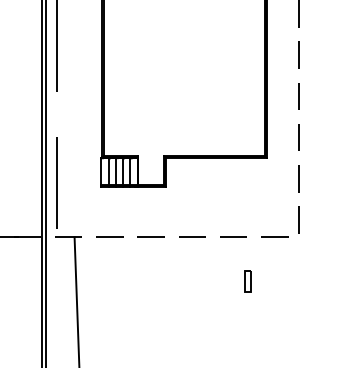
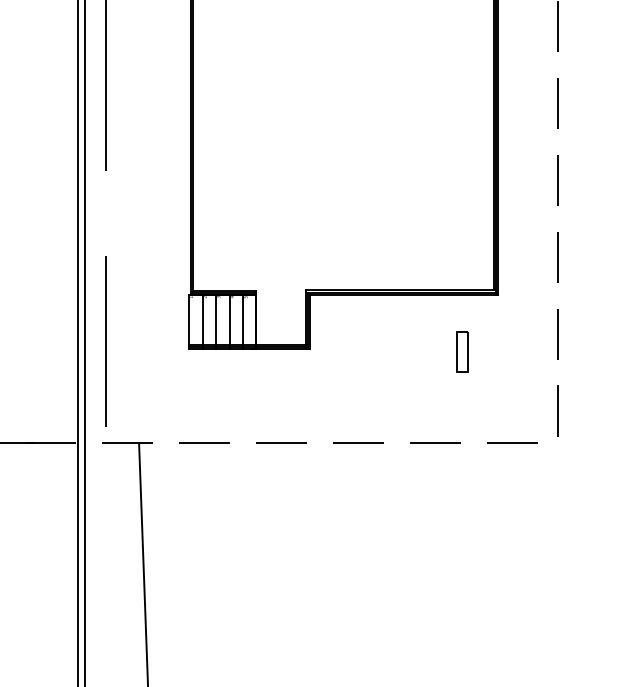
part: (247, 281) -> (461, 351), moved

